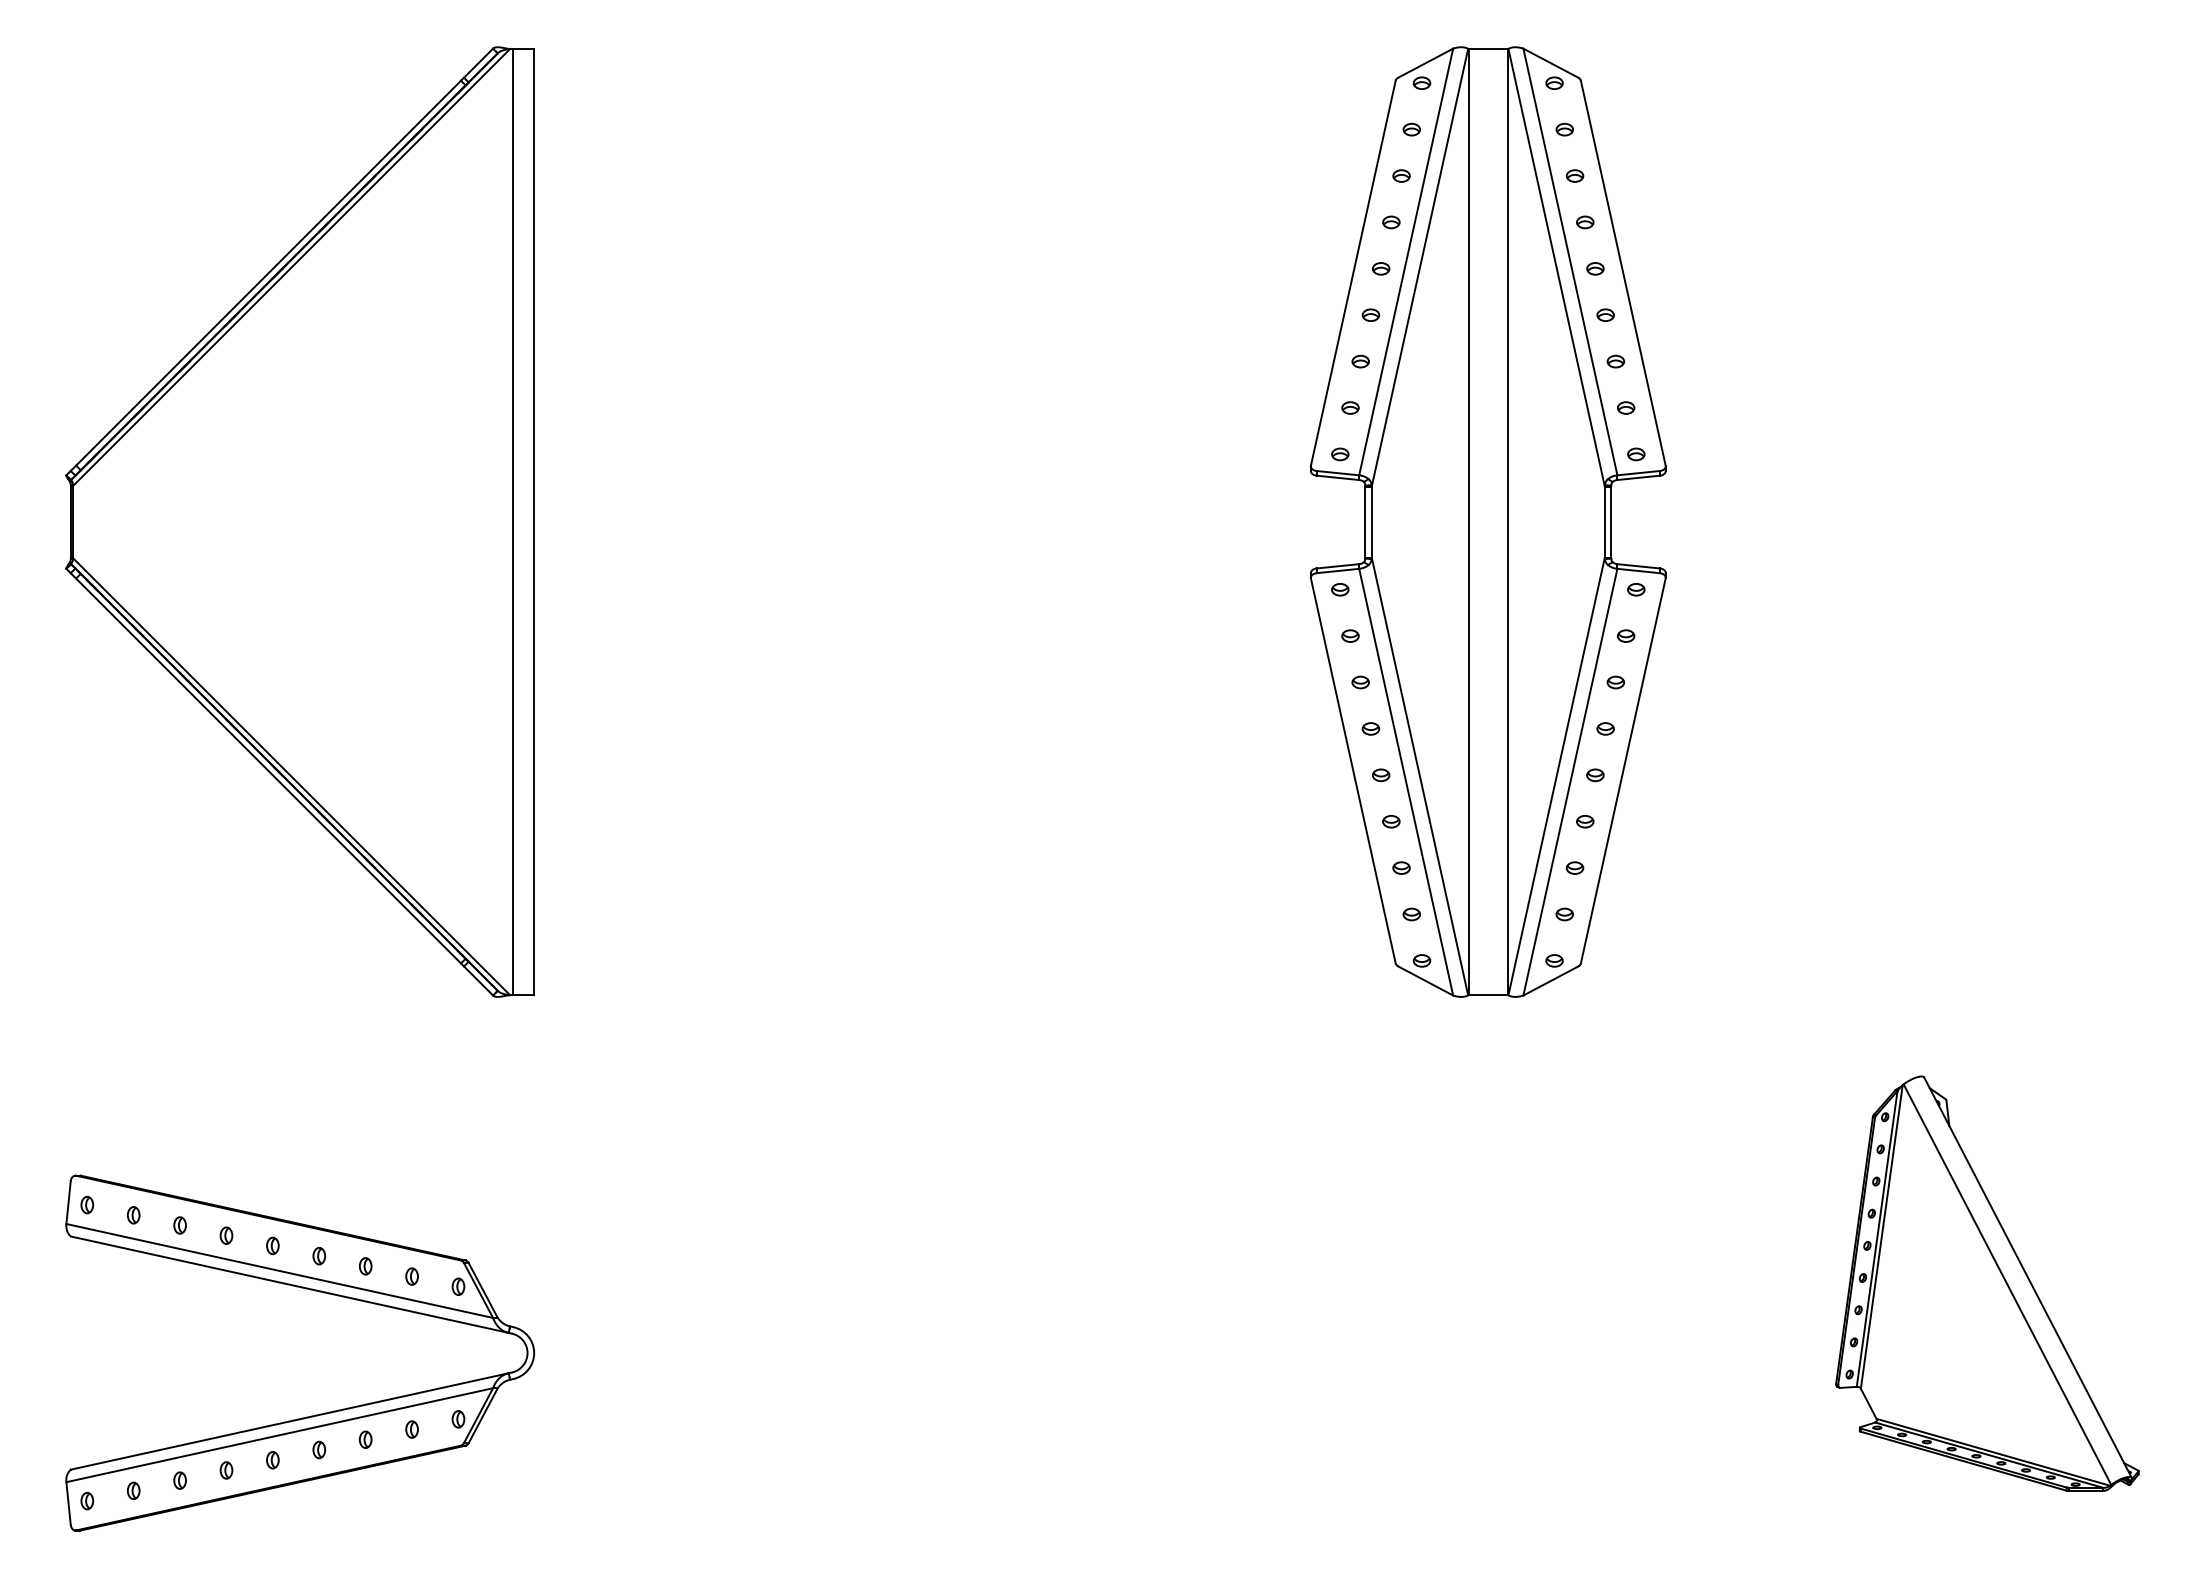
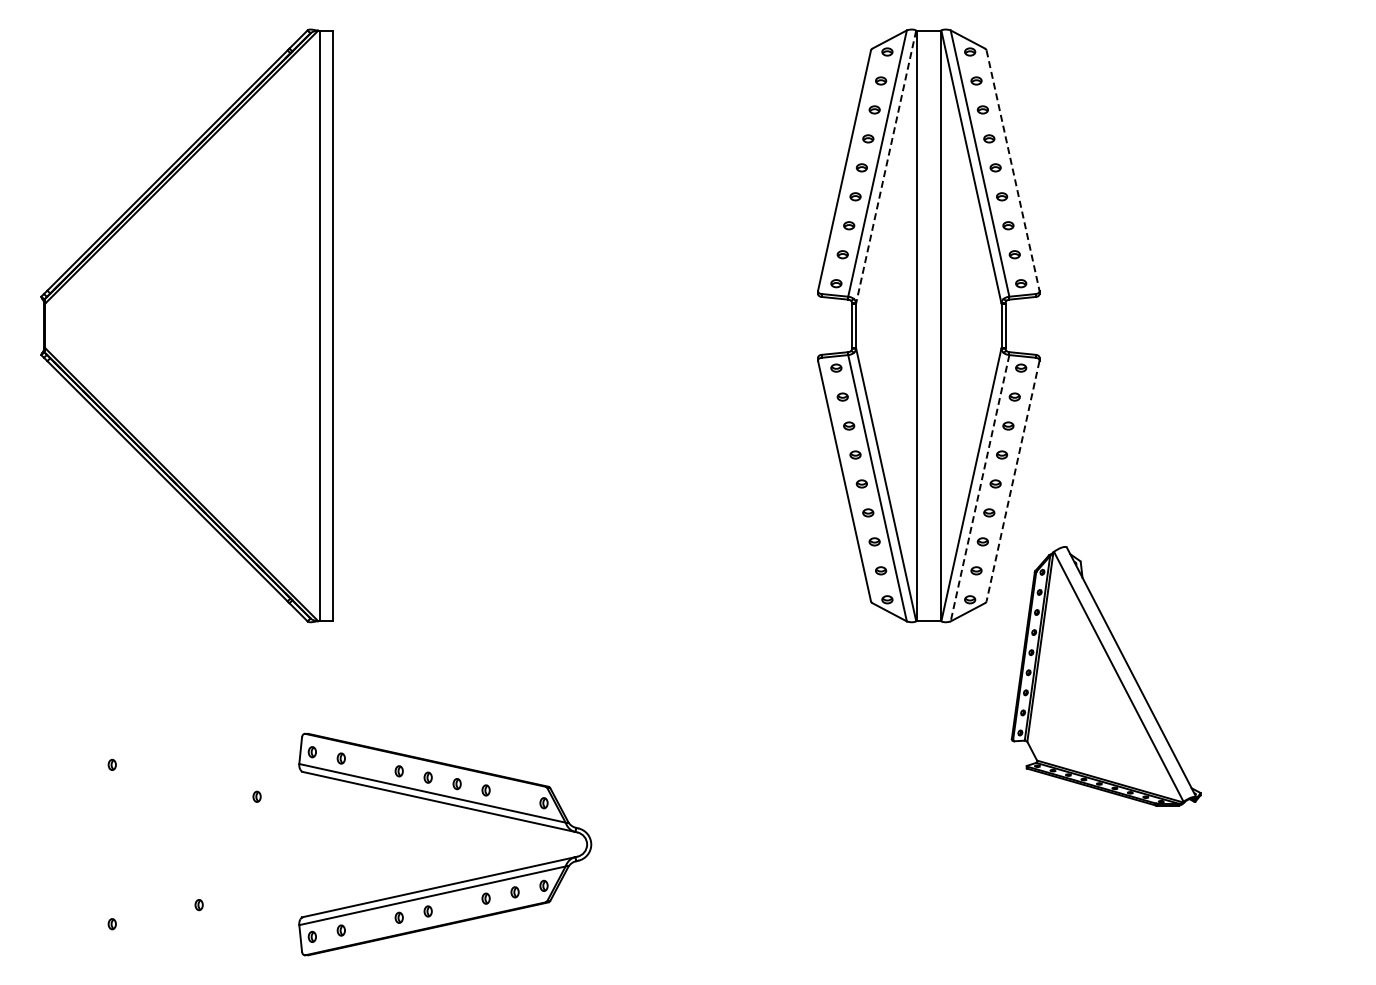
line: (1420, 268) -> (886, 167), solid -> dashed
line: (1624, 273) -> (1013, 170), solid -> dashed
line: (1624, 771) -> (1013, 481), solid -> dashed
line: (1569, 782) -> (979, 488), solid -> dashed
part: (1986, 1284) -> (1105, 676), moved
part: (313, 1292) -> (453, 806), moved

